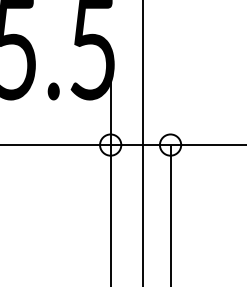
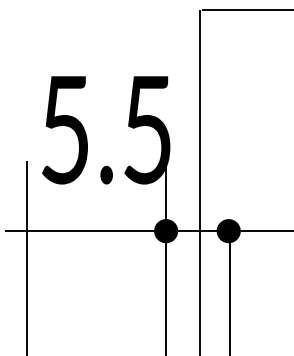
fill: (111, 145) -> (166, 231), added
fill: (170, 145) -> (228, 231), added

